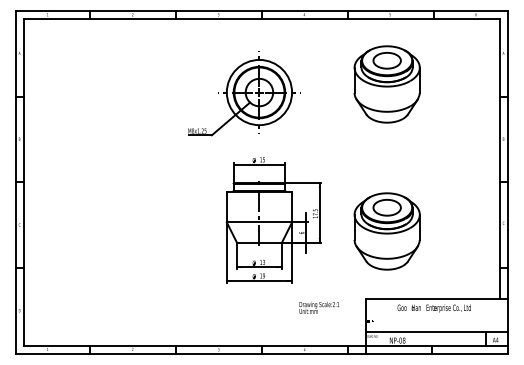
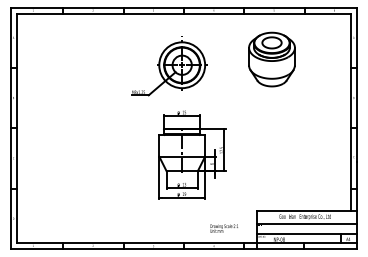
part: (386, 231) -> (271, 162), removed
text: (318, 307) -> (223, 228), moved
line: (437, 317) -> (307, 223), added

